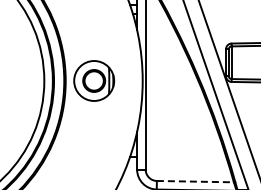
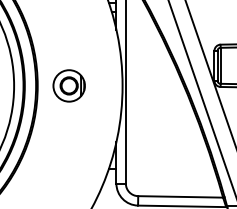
part: (94, 80) -> (69, 85), size x0.71
line: (195, 181) -> (180, 196), dashed -> solid

